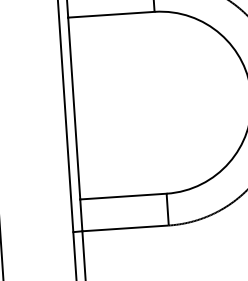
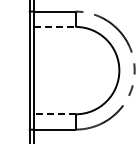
line: (110, 13) -> (54, 26), solid -> dashed
line: (122, 197) -> (54, 114), solid -> dashed

